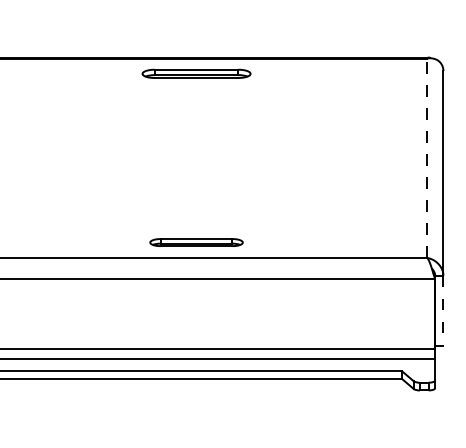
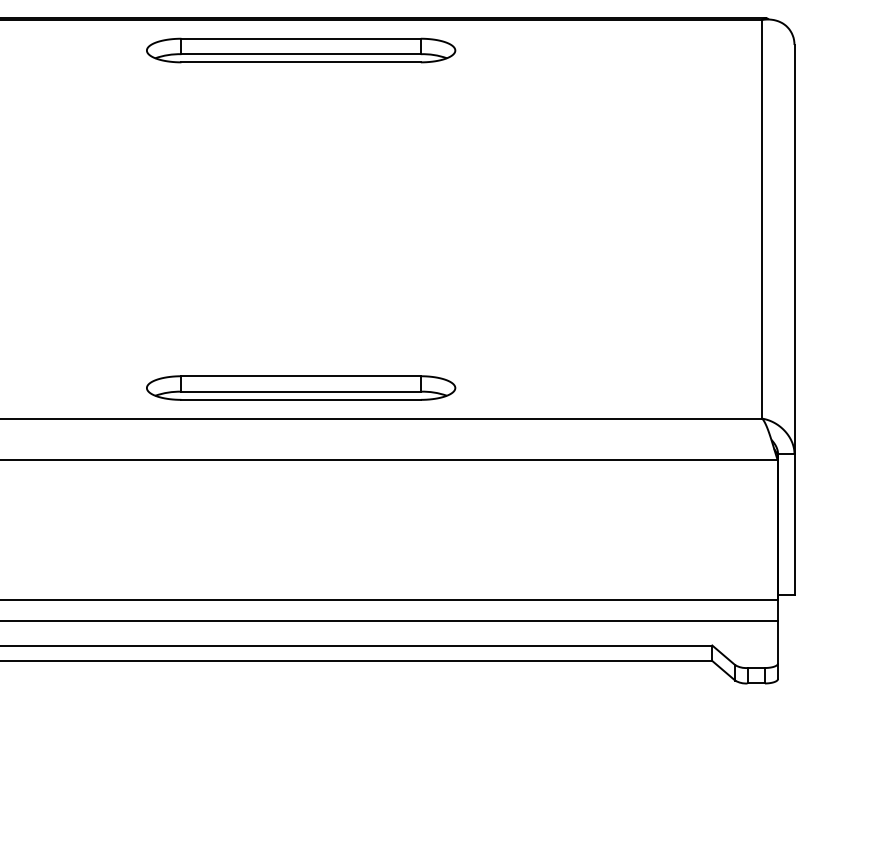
part: (196, 73) -> (300, 49), size x1.43
line: (427, 158) -> (762, 219), dashed -> solid
part: (196, 242) -> (300, 387), size x1.67
line: (443, 311) -> (794, 525), dashed -> solid

